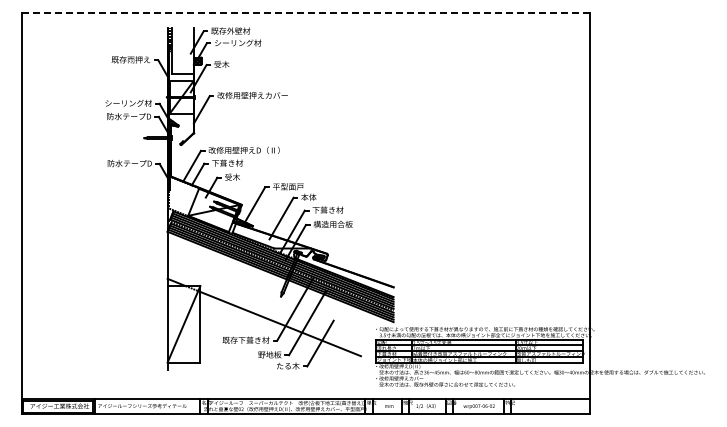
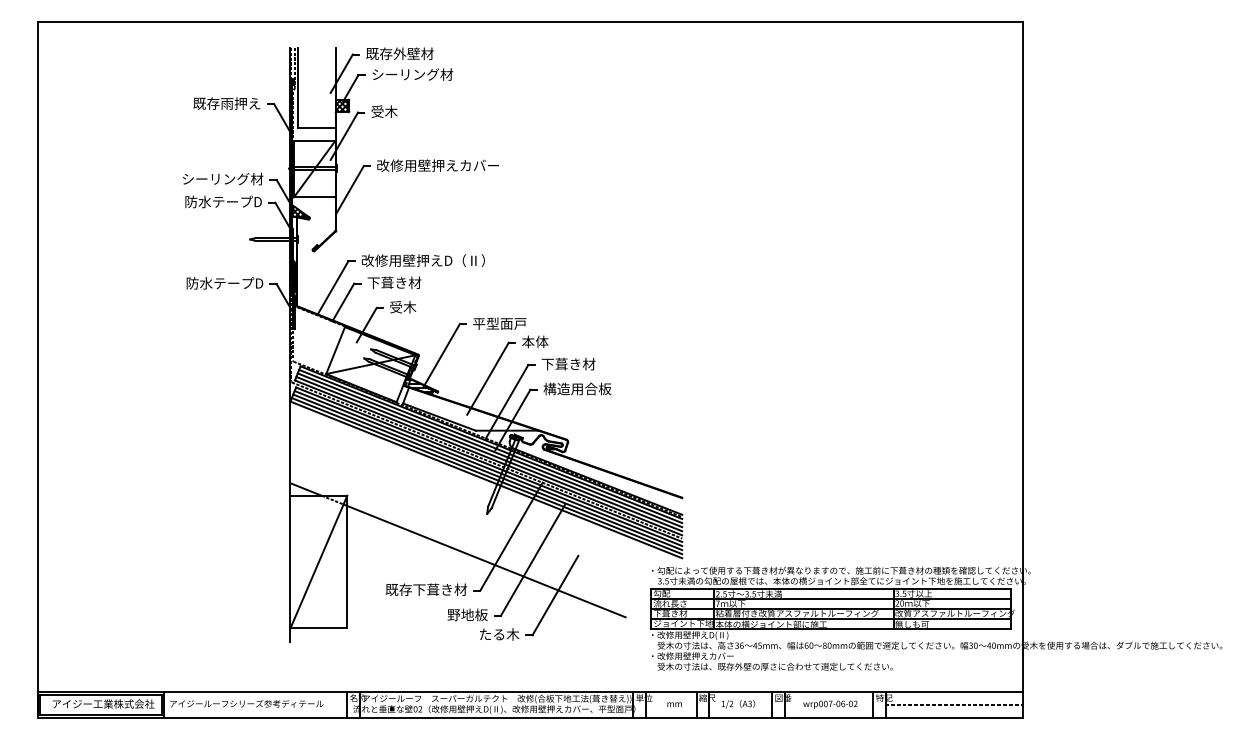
line: (305, 13) -> (529, 23), dashed -> solid
line: (550, 406) -> (954, 704), added

